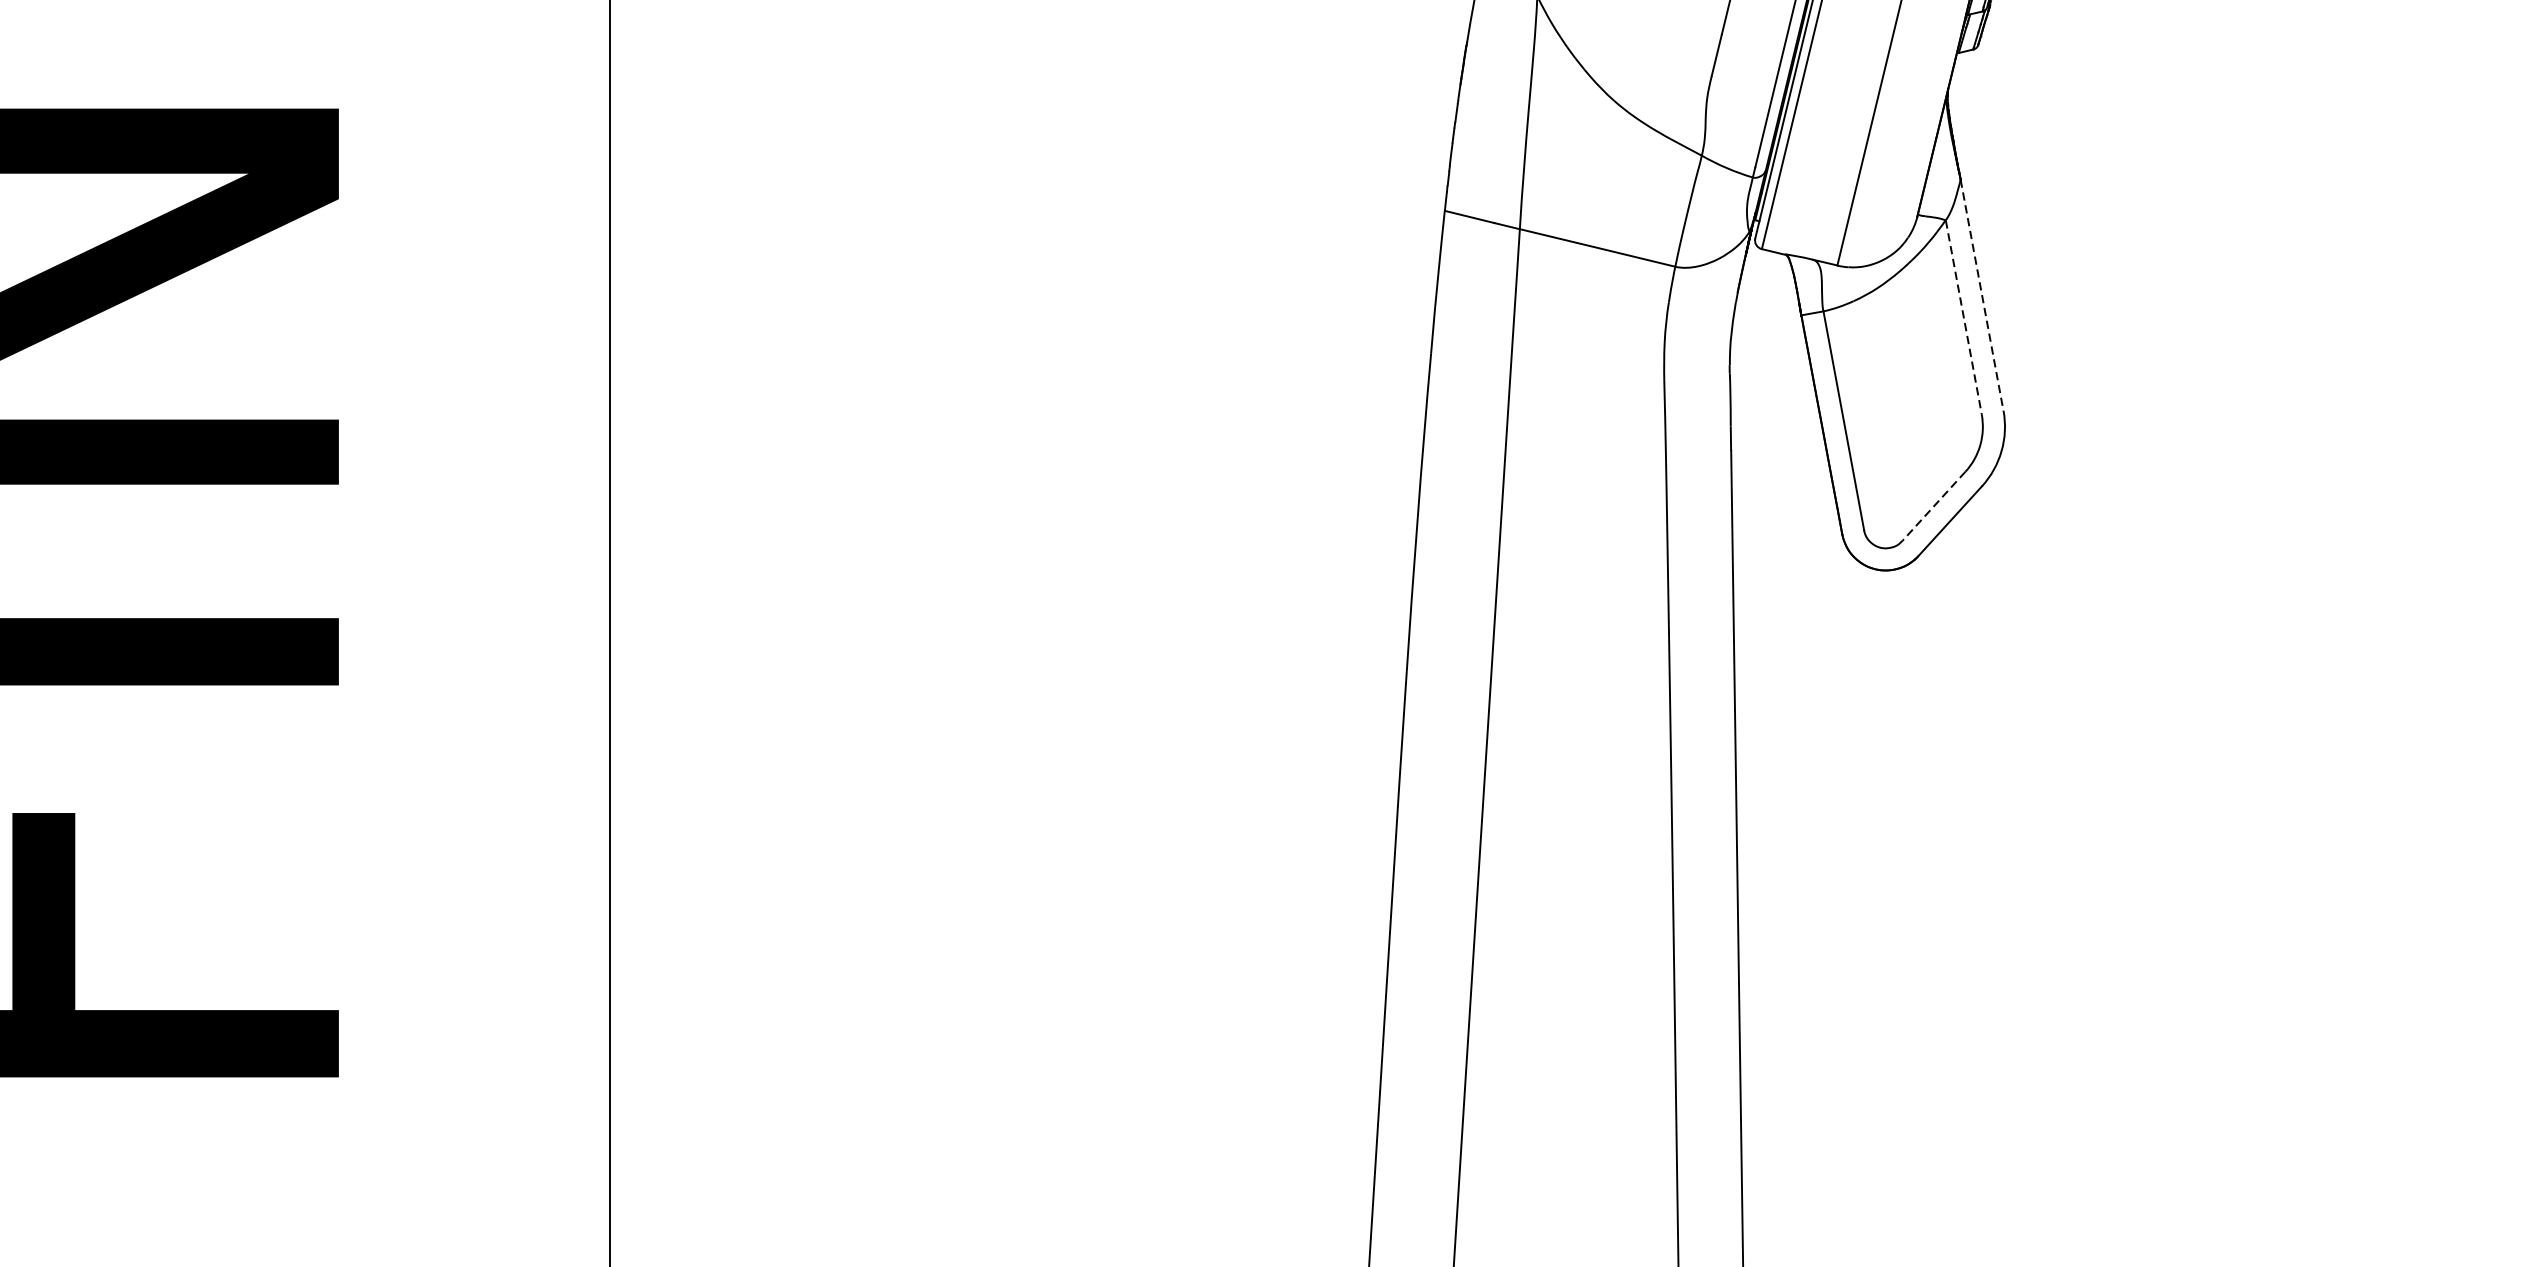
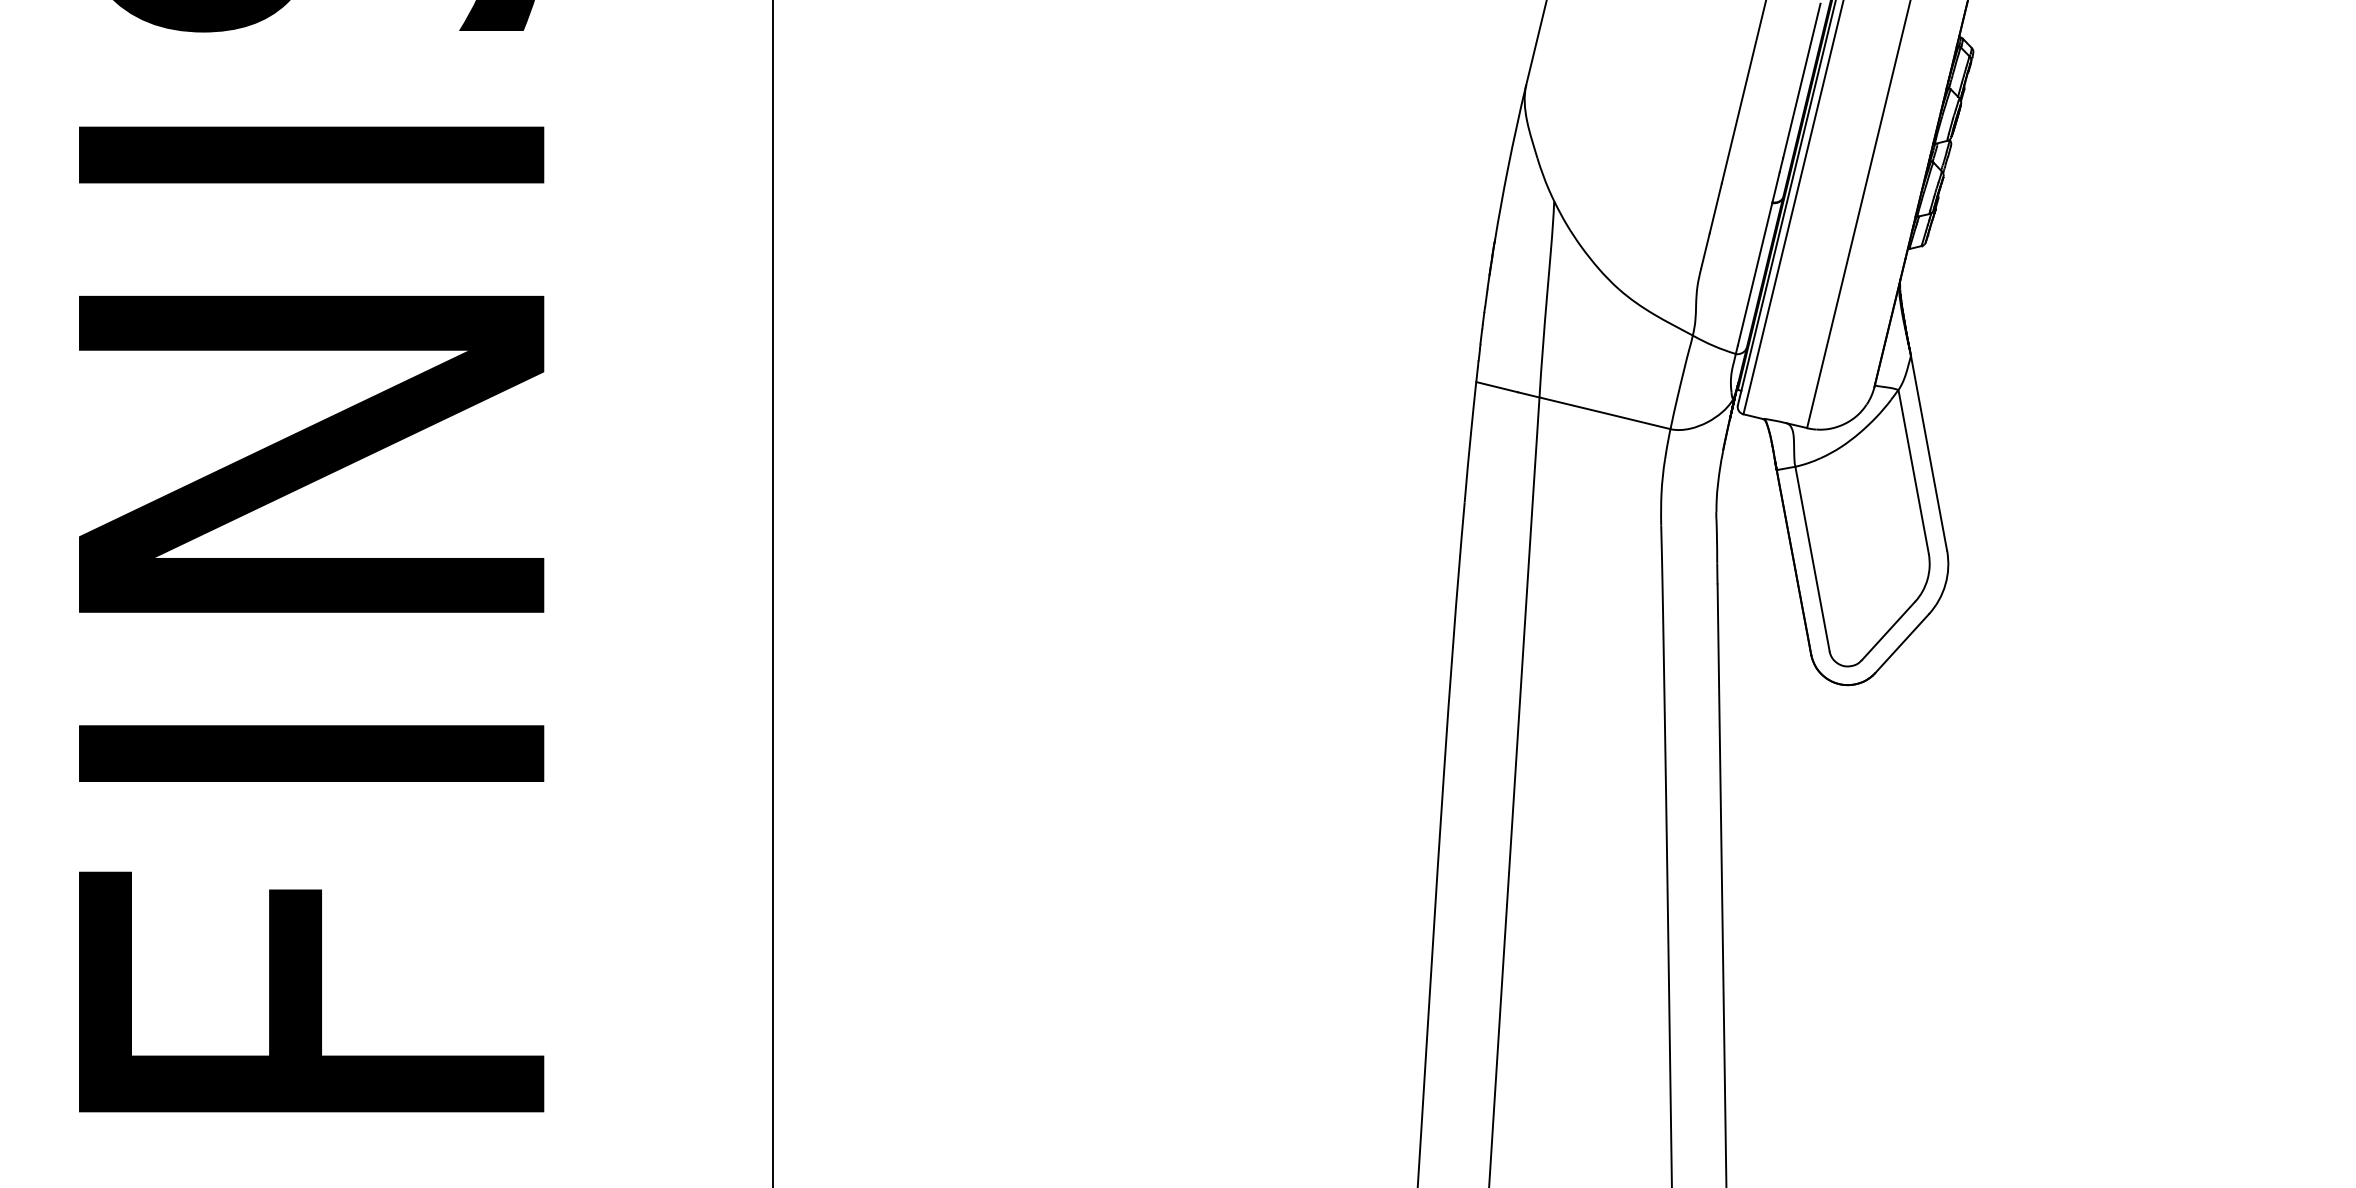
line: (1982, 295) -> (1929, 453), dashed -> solid
line: (1963, 318) -> (1913, 472), dashed -> solid
line: (1933, 506) -> (1888, 631), dashed -> solid

